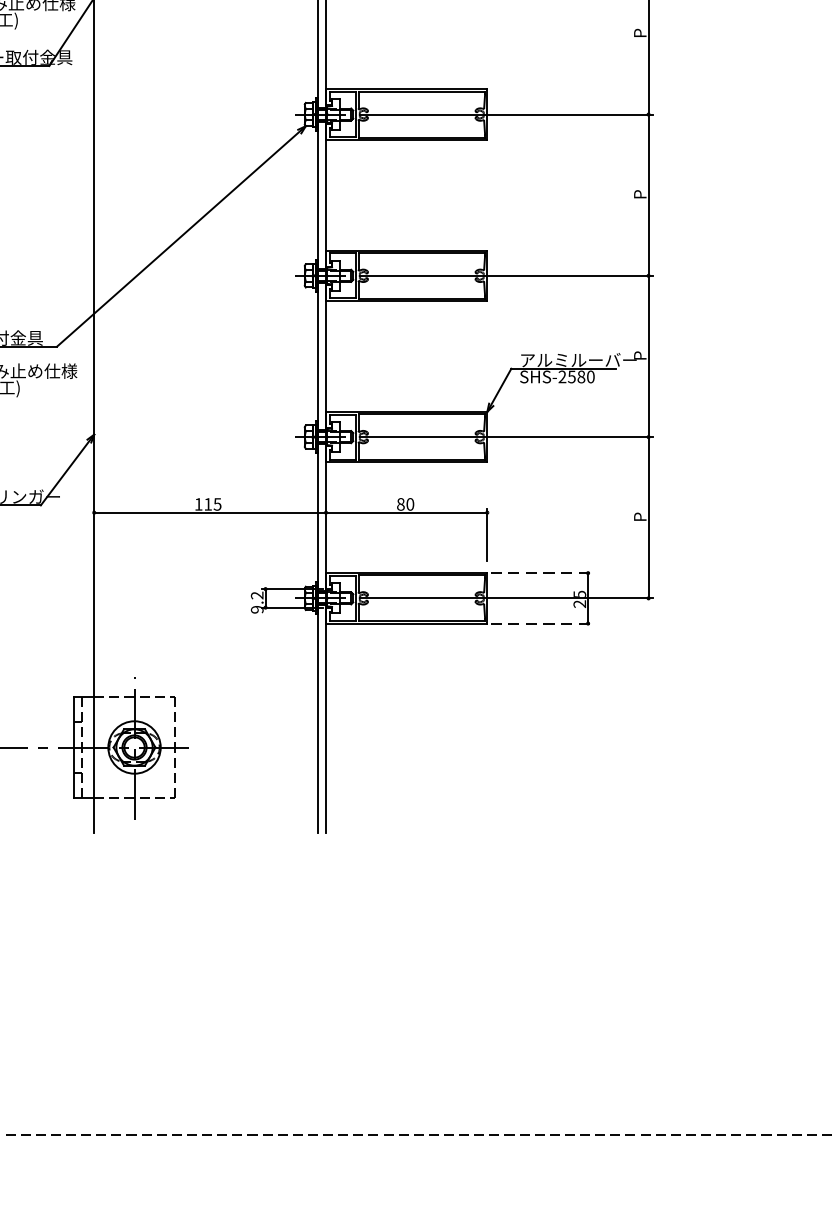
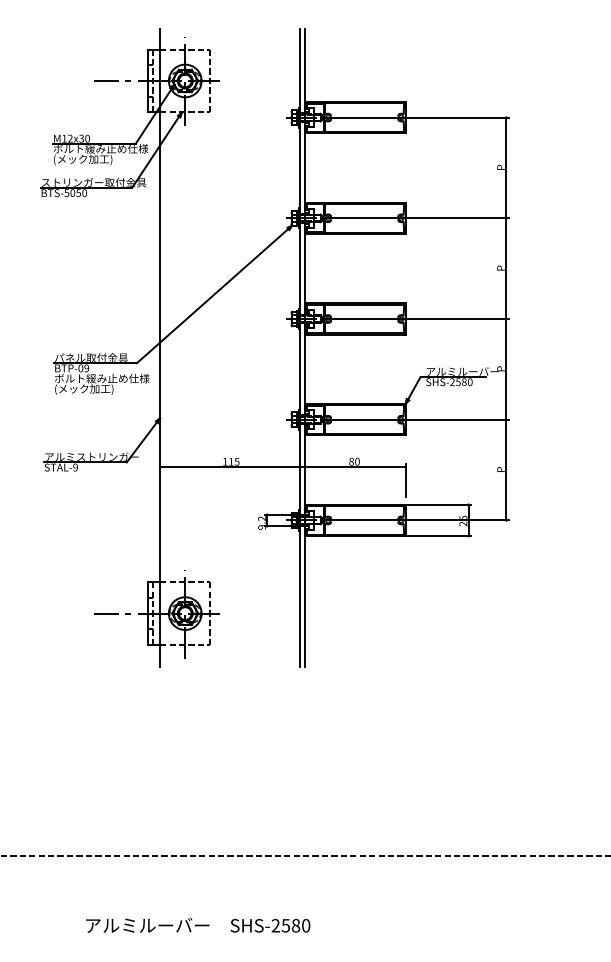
line: (541, 572) -> (439, 504), dashed -> solid
line: (541, 624) -> (439, 536), dashed -> solid

